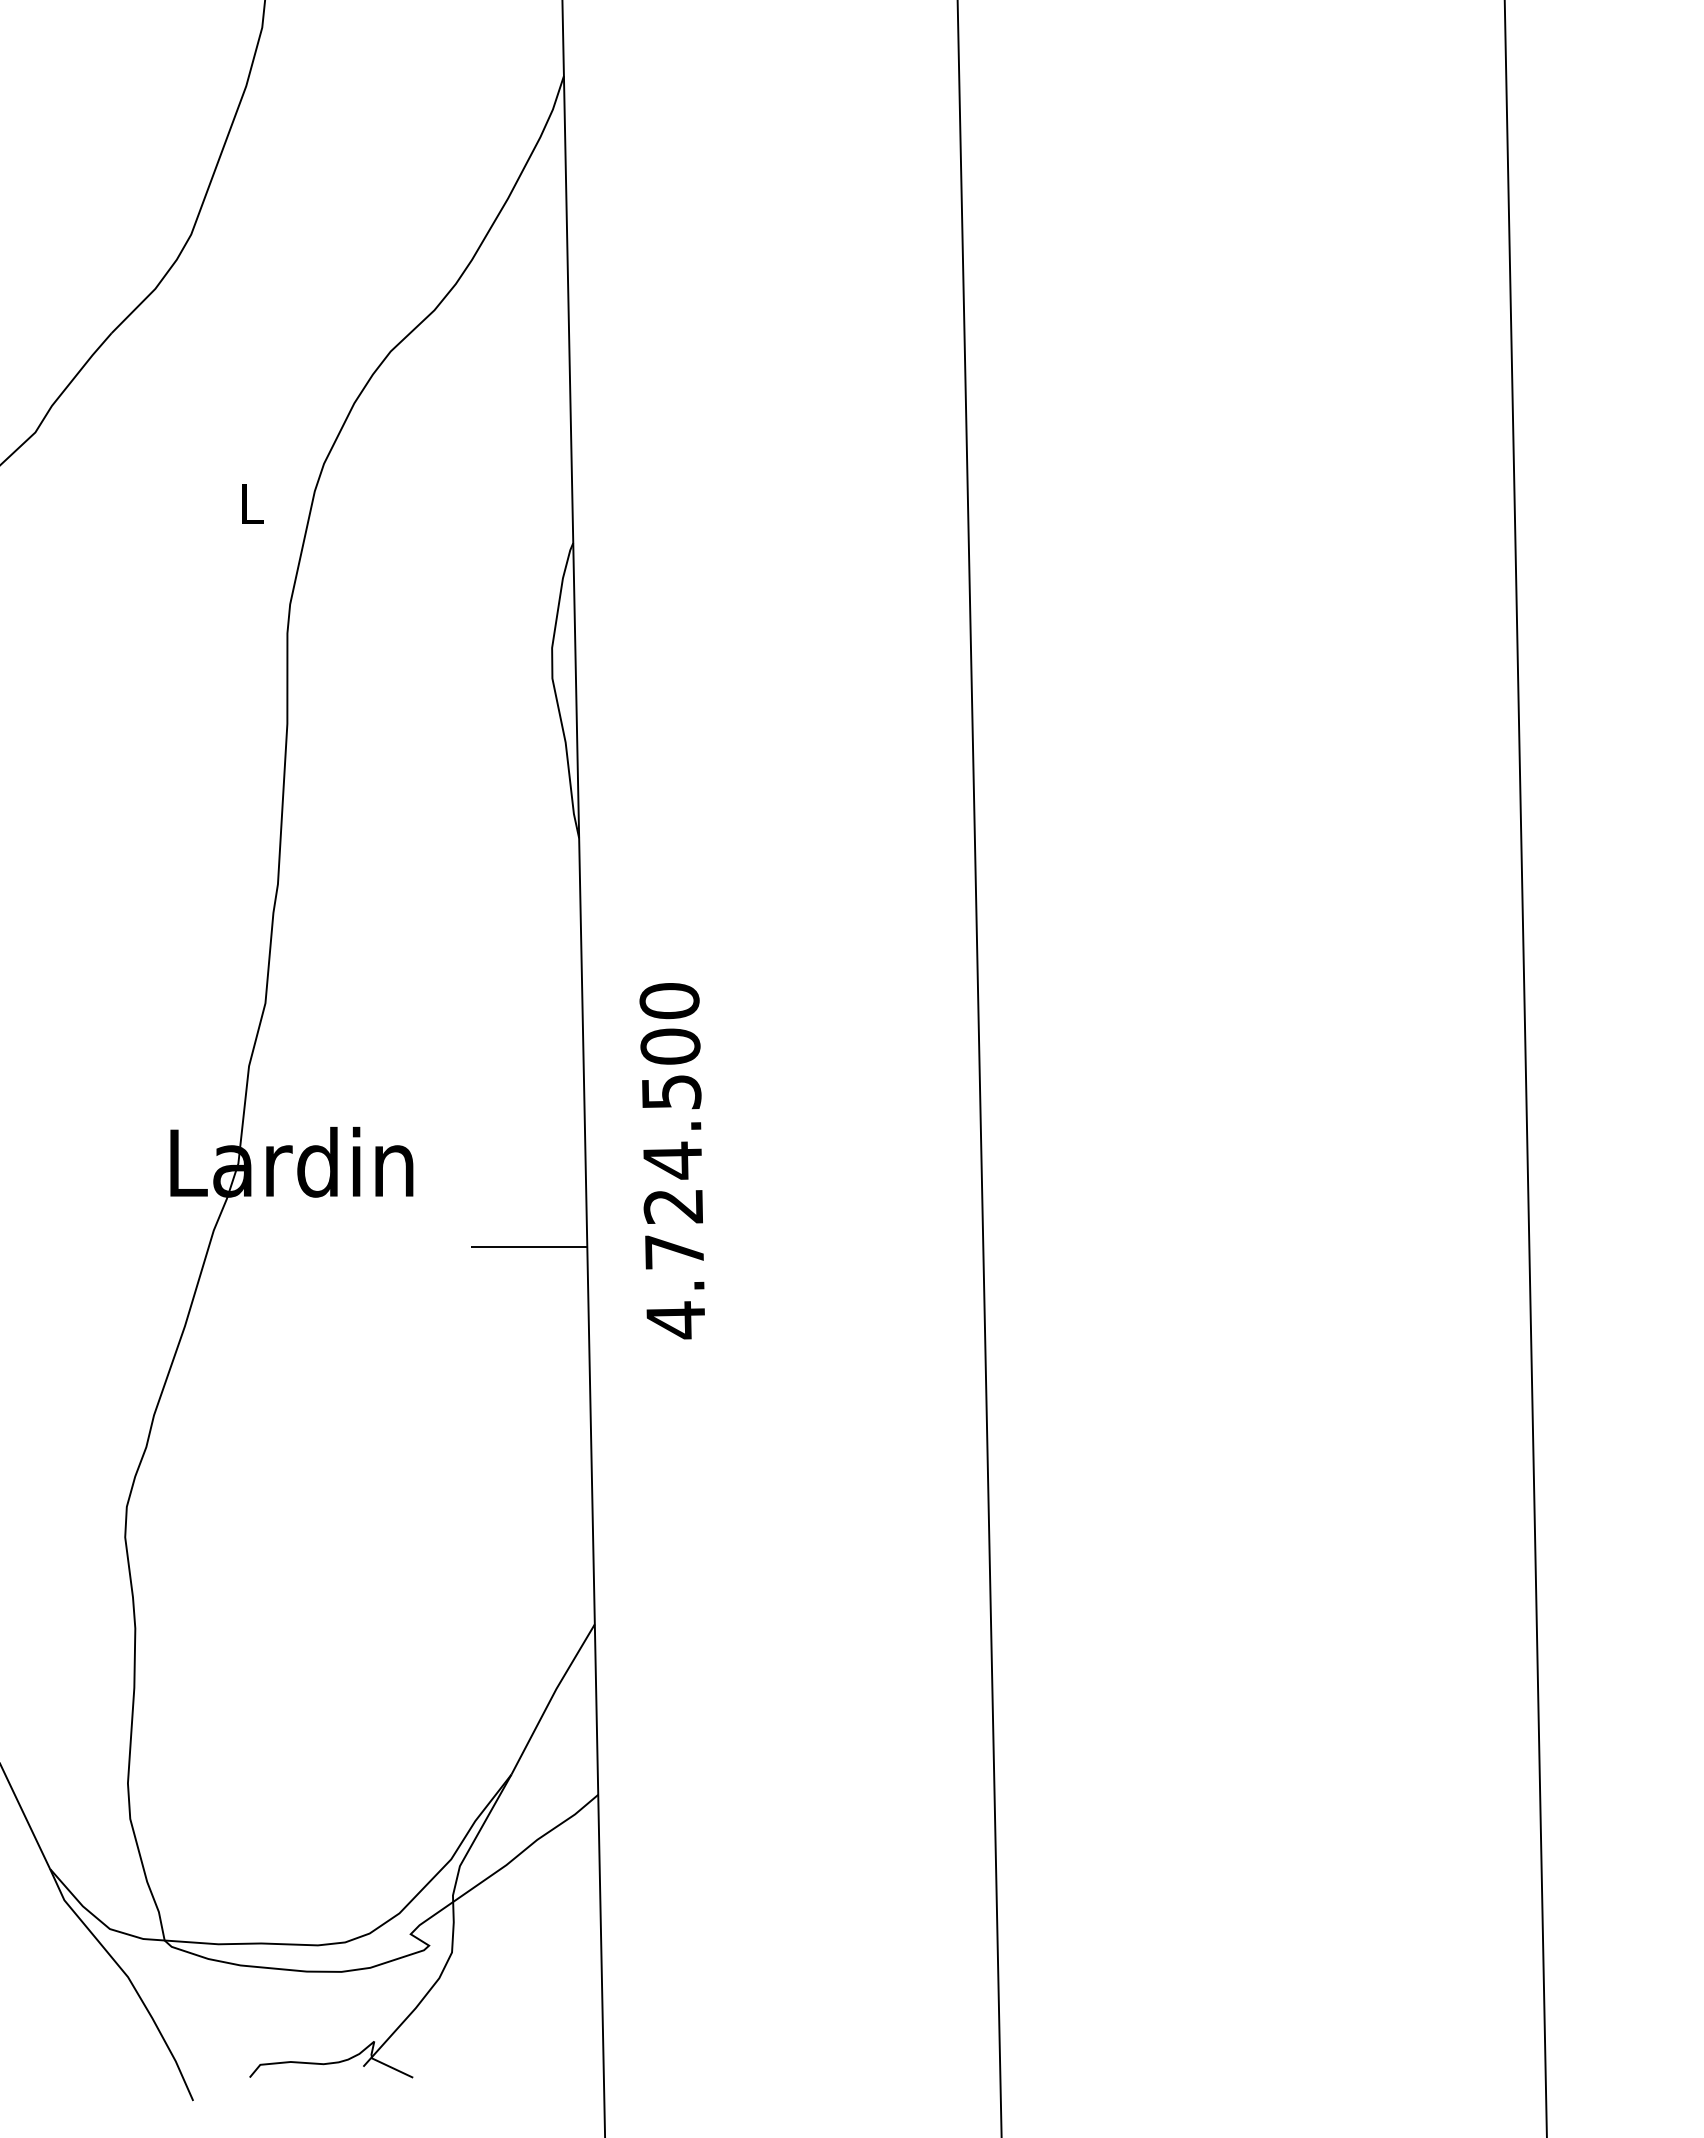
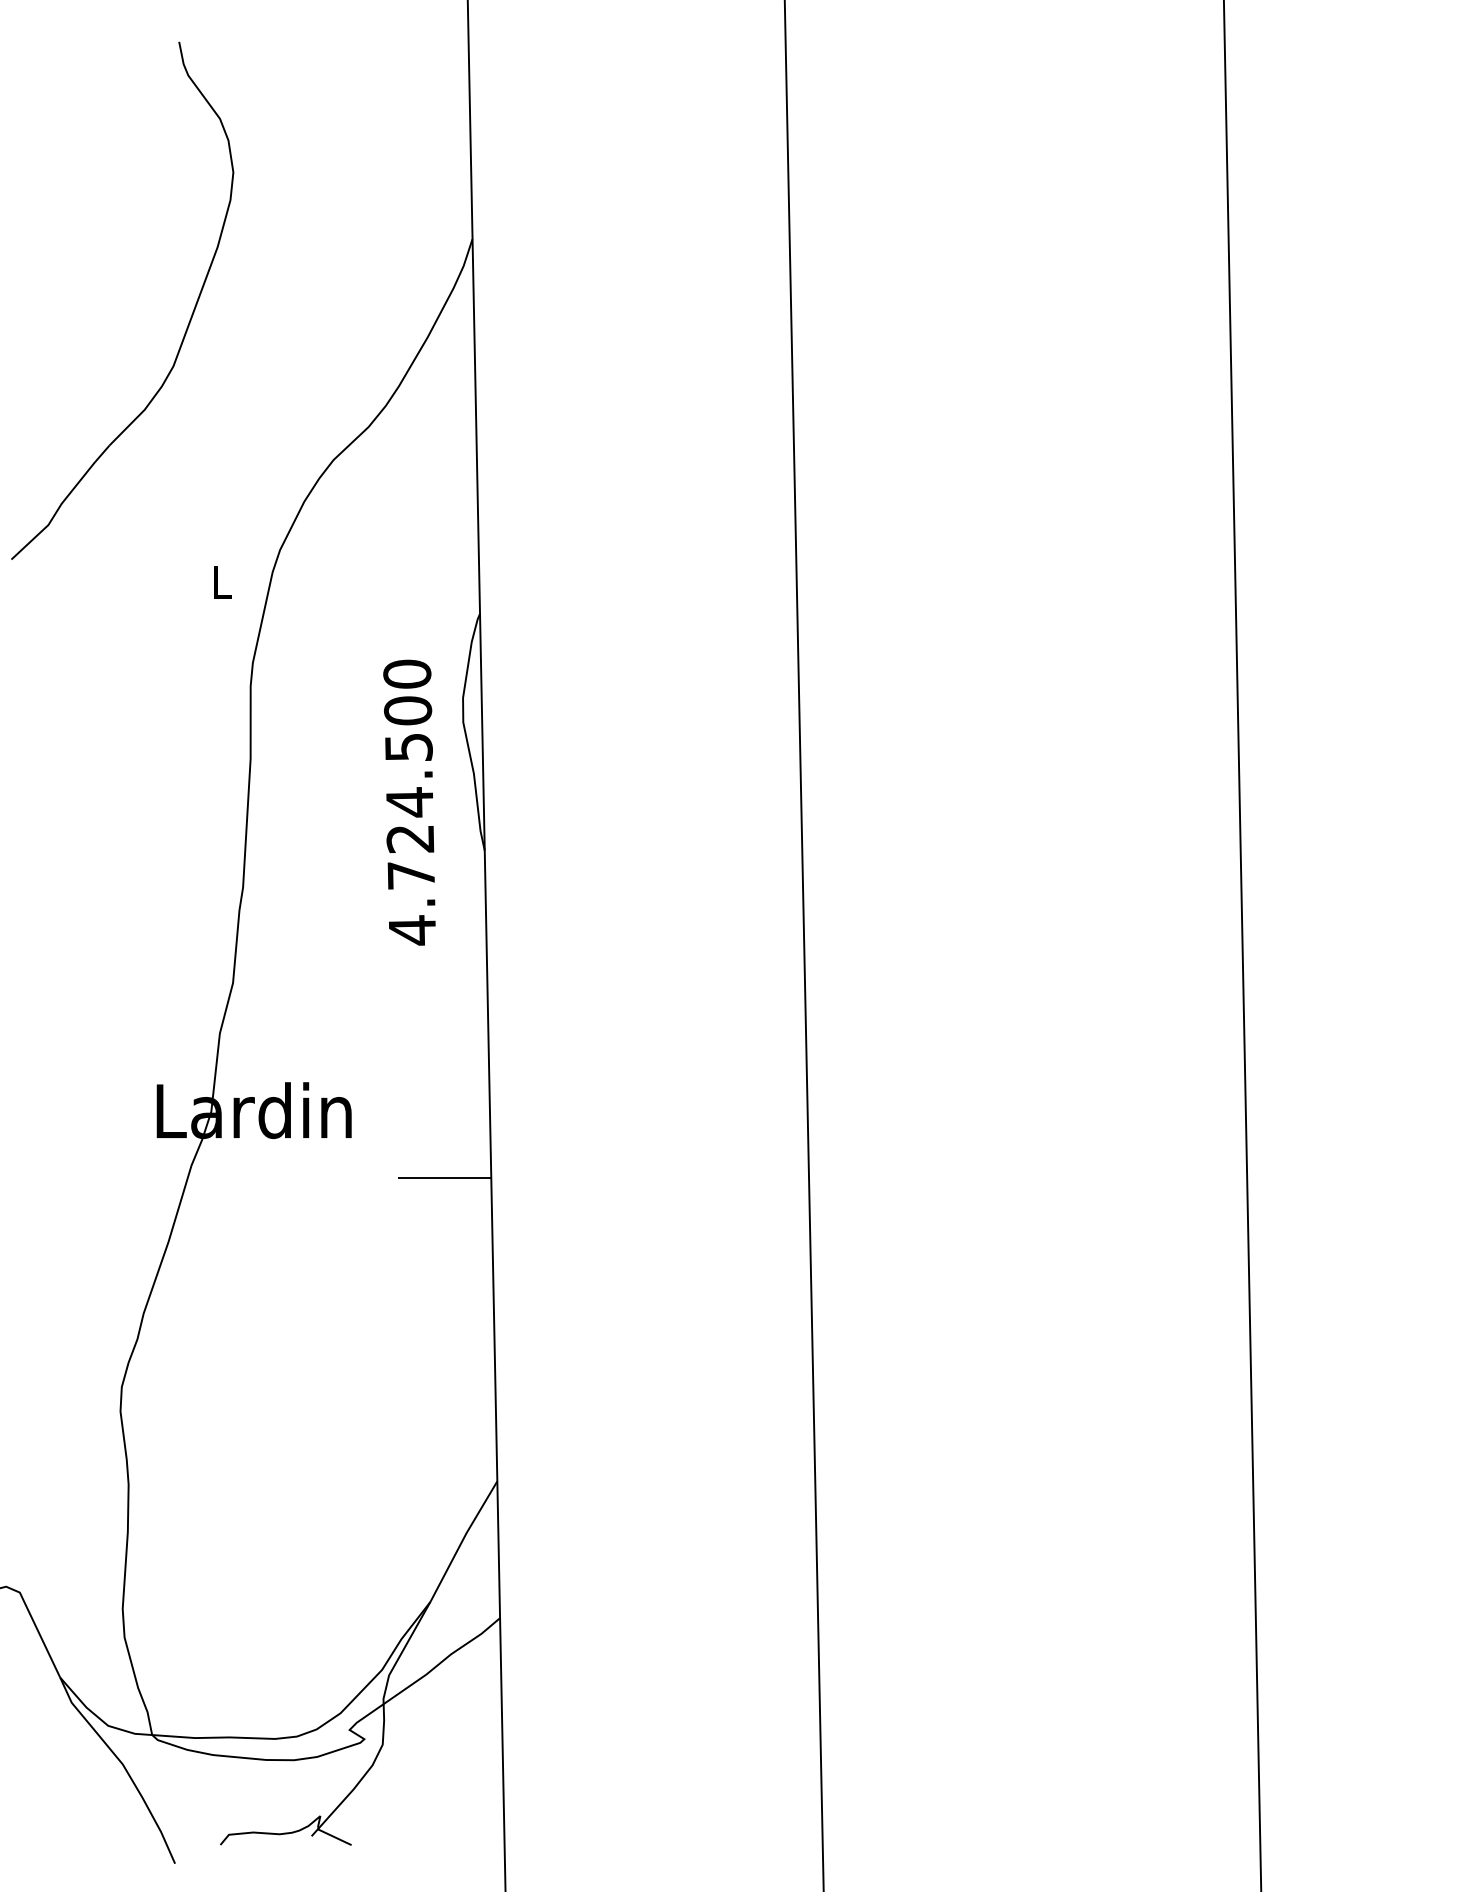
text: (672, 1160) -> (409, 802), moved

